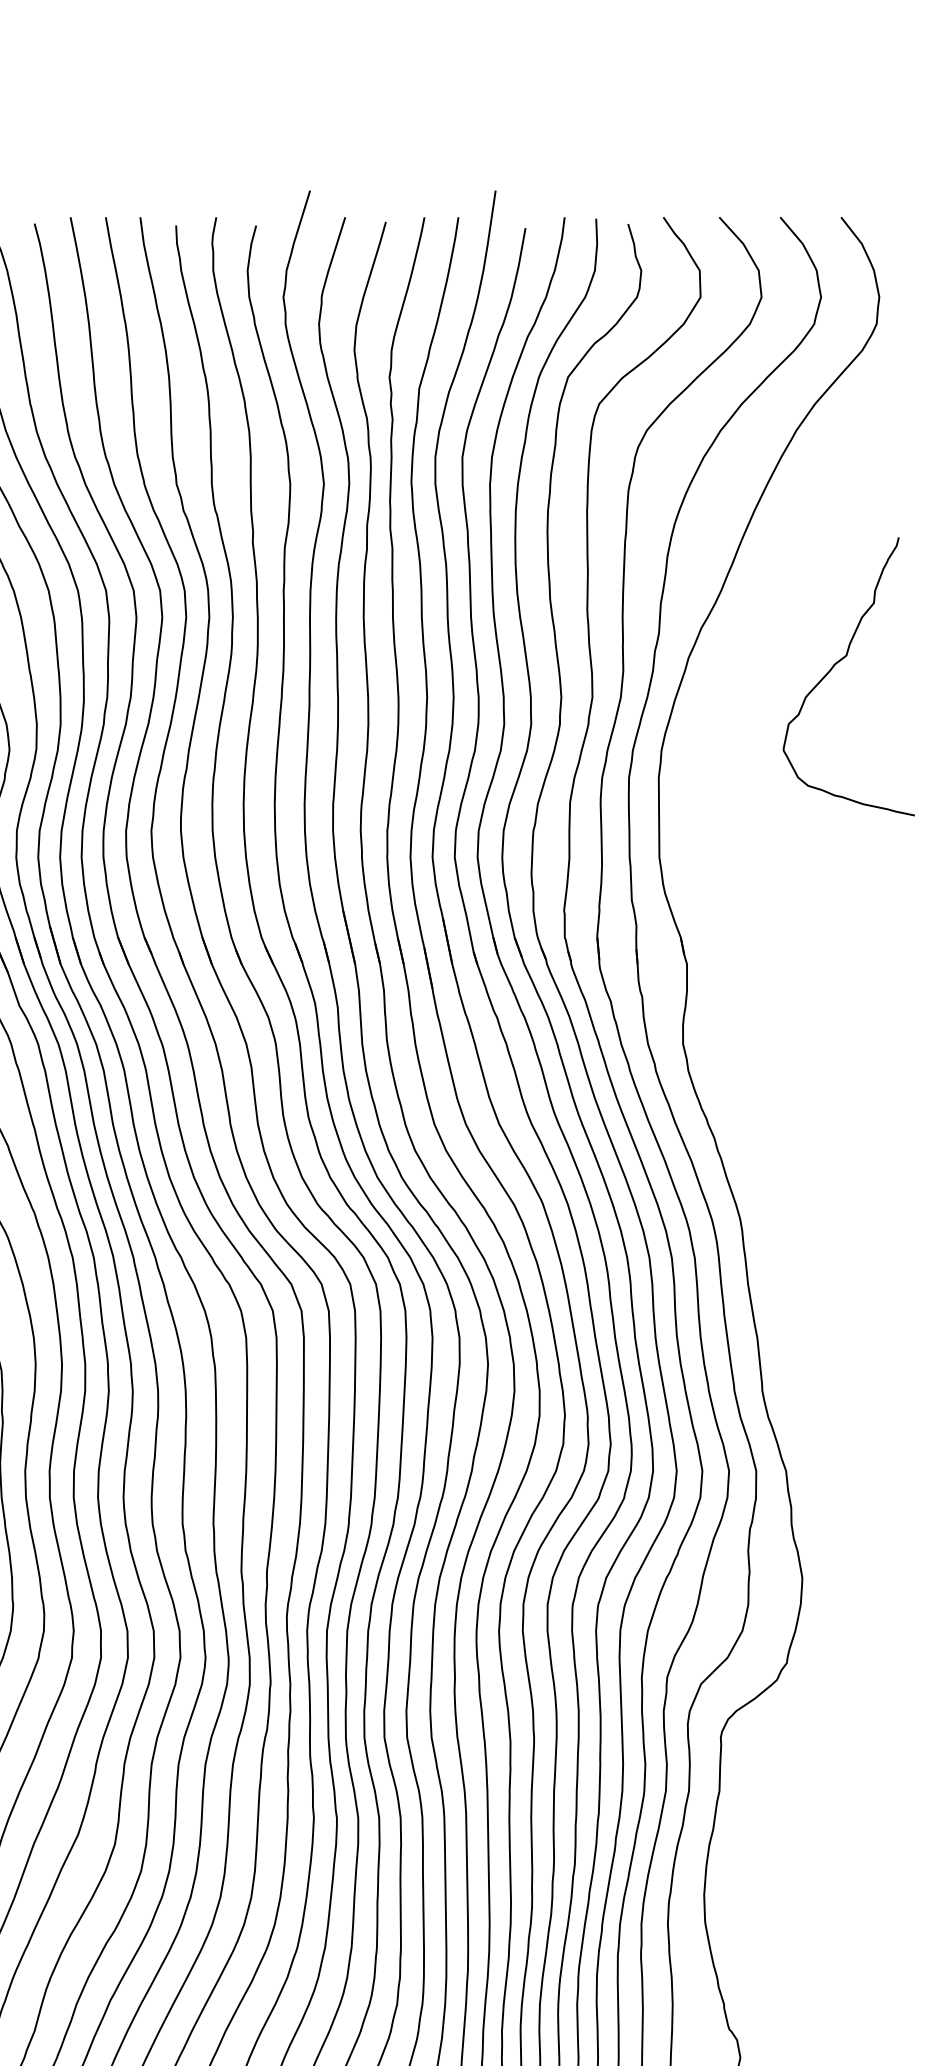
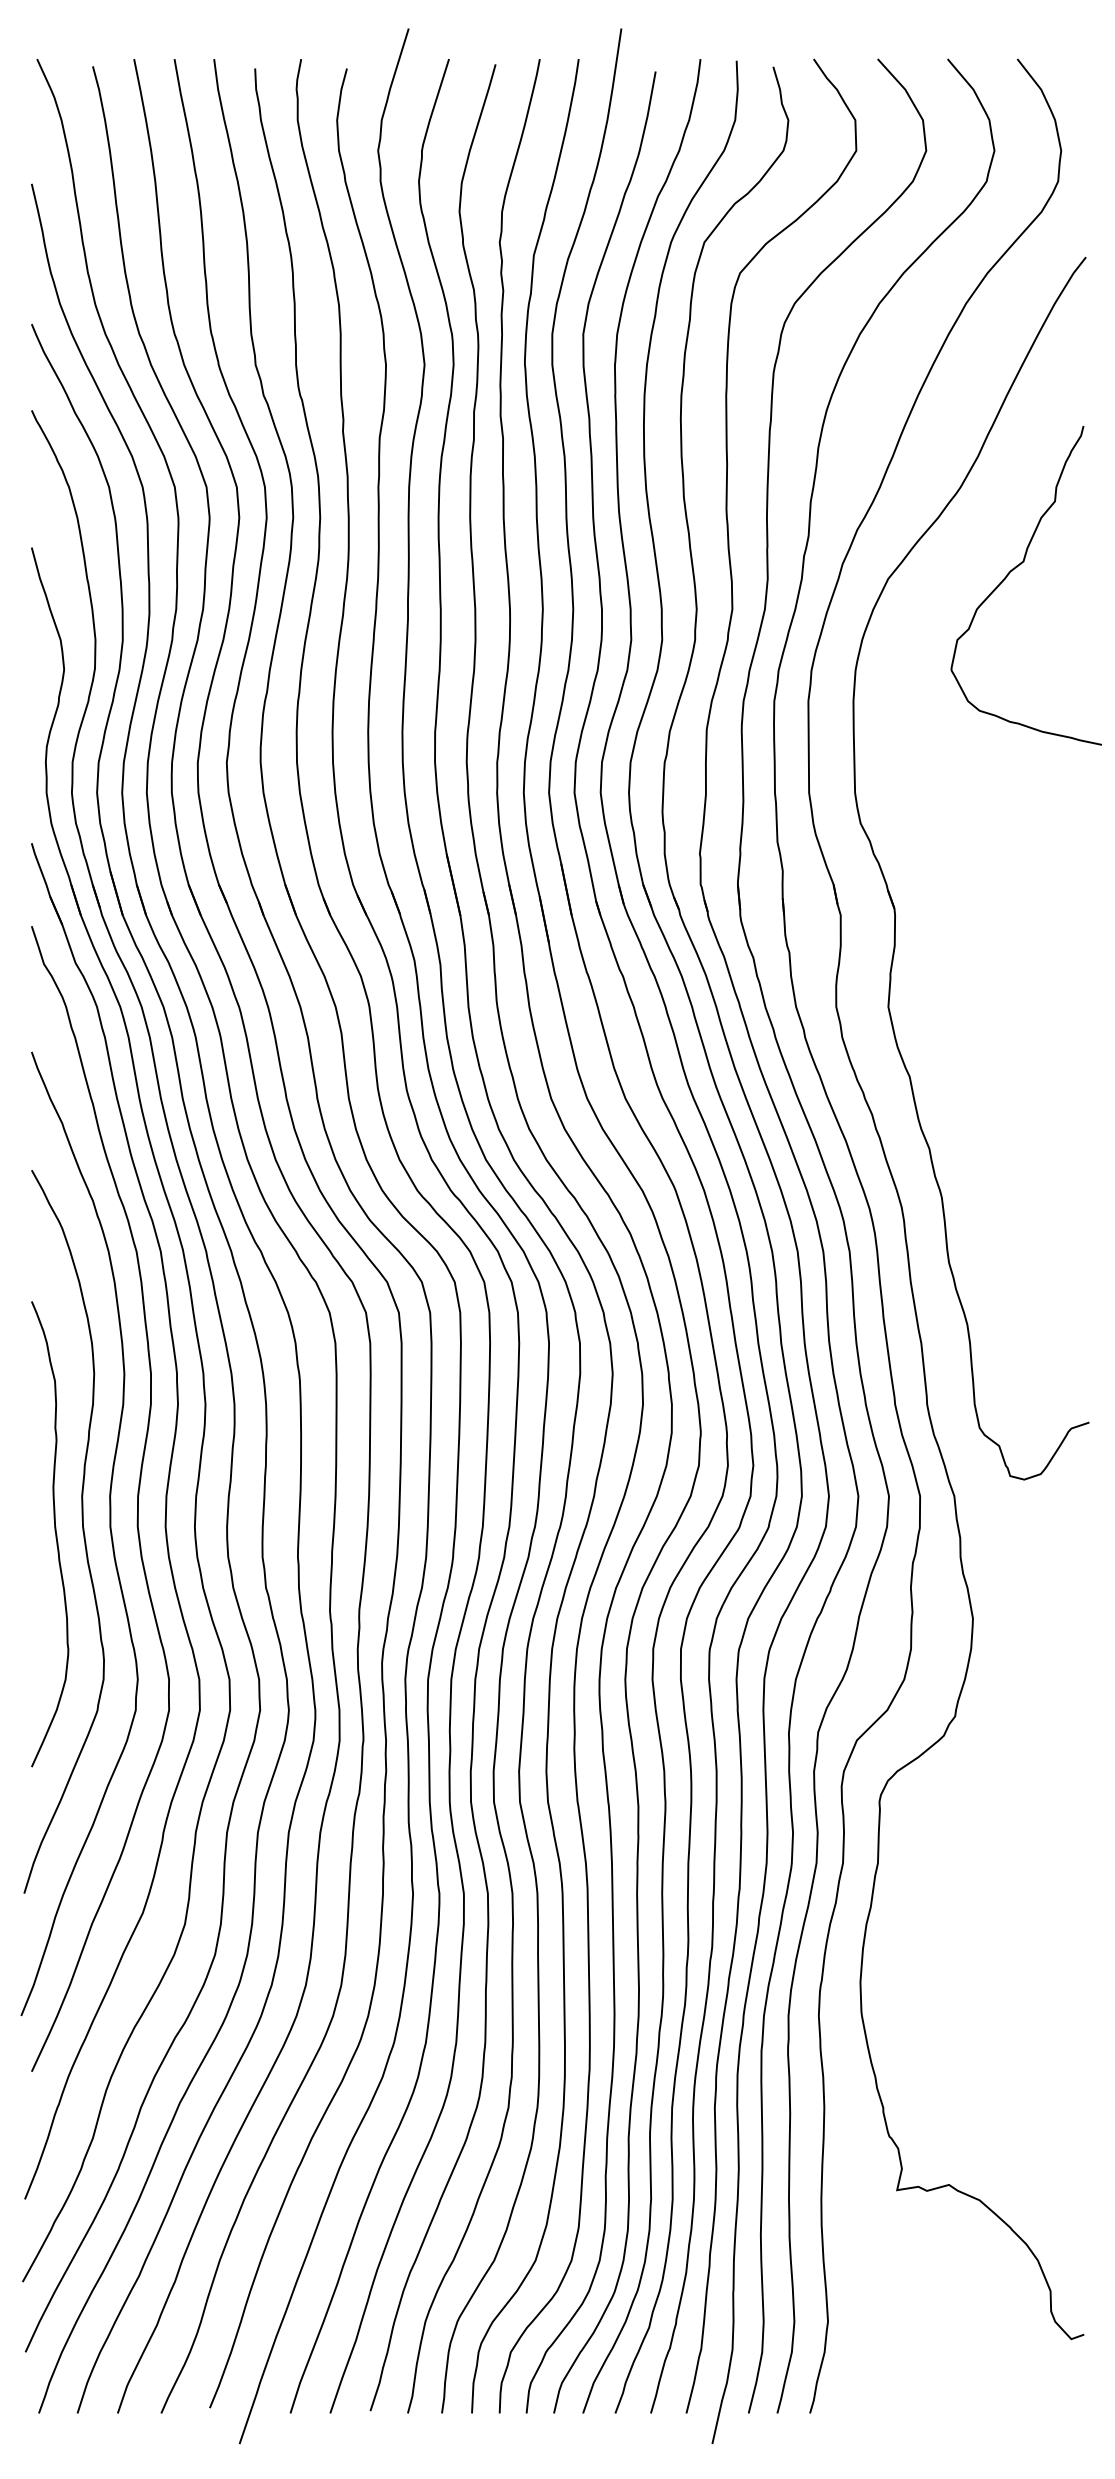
part: (730, 945) -> (890, 893), added

